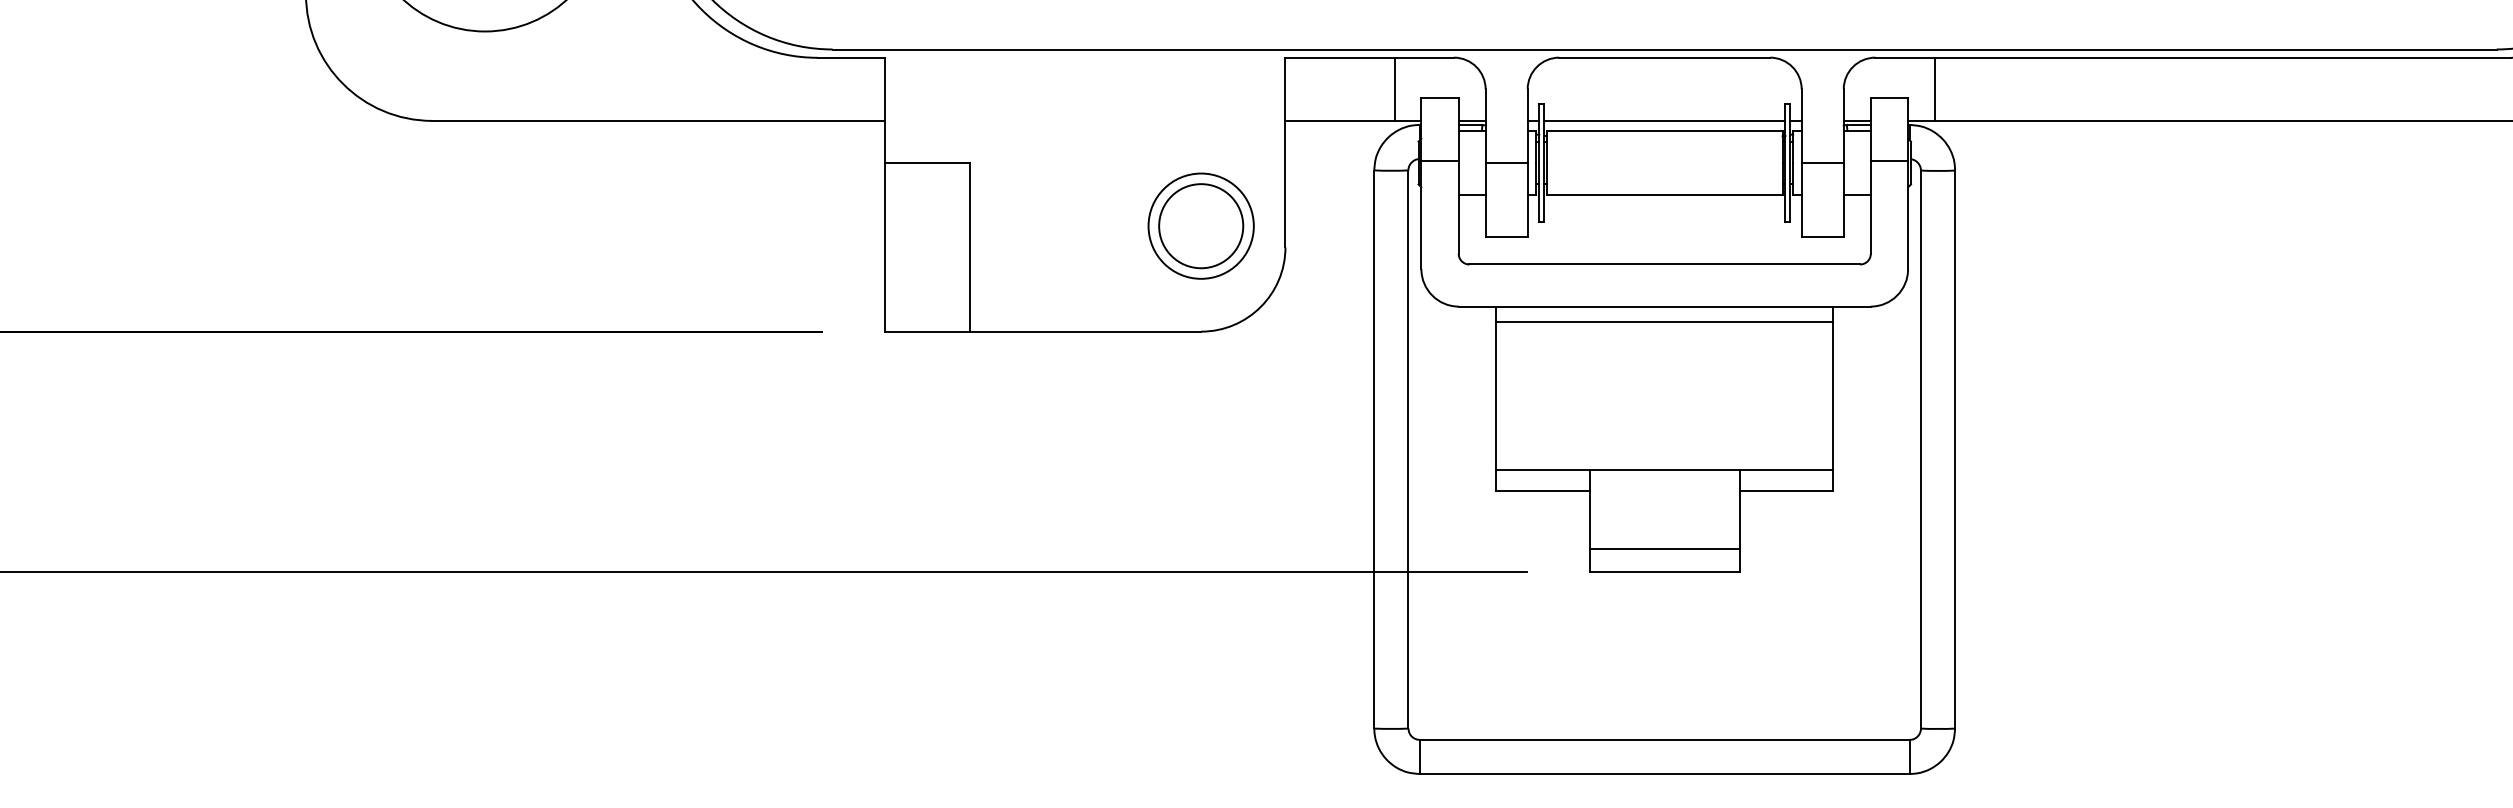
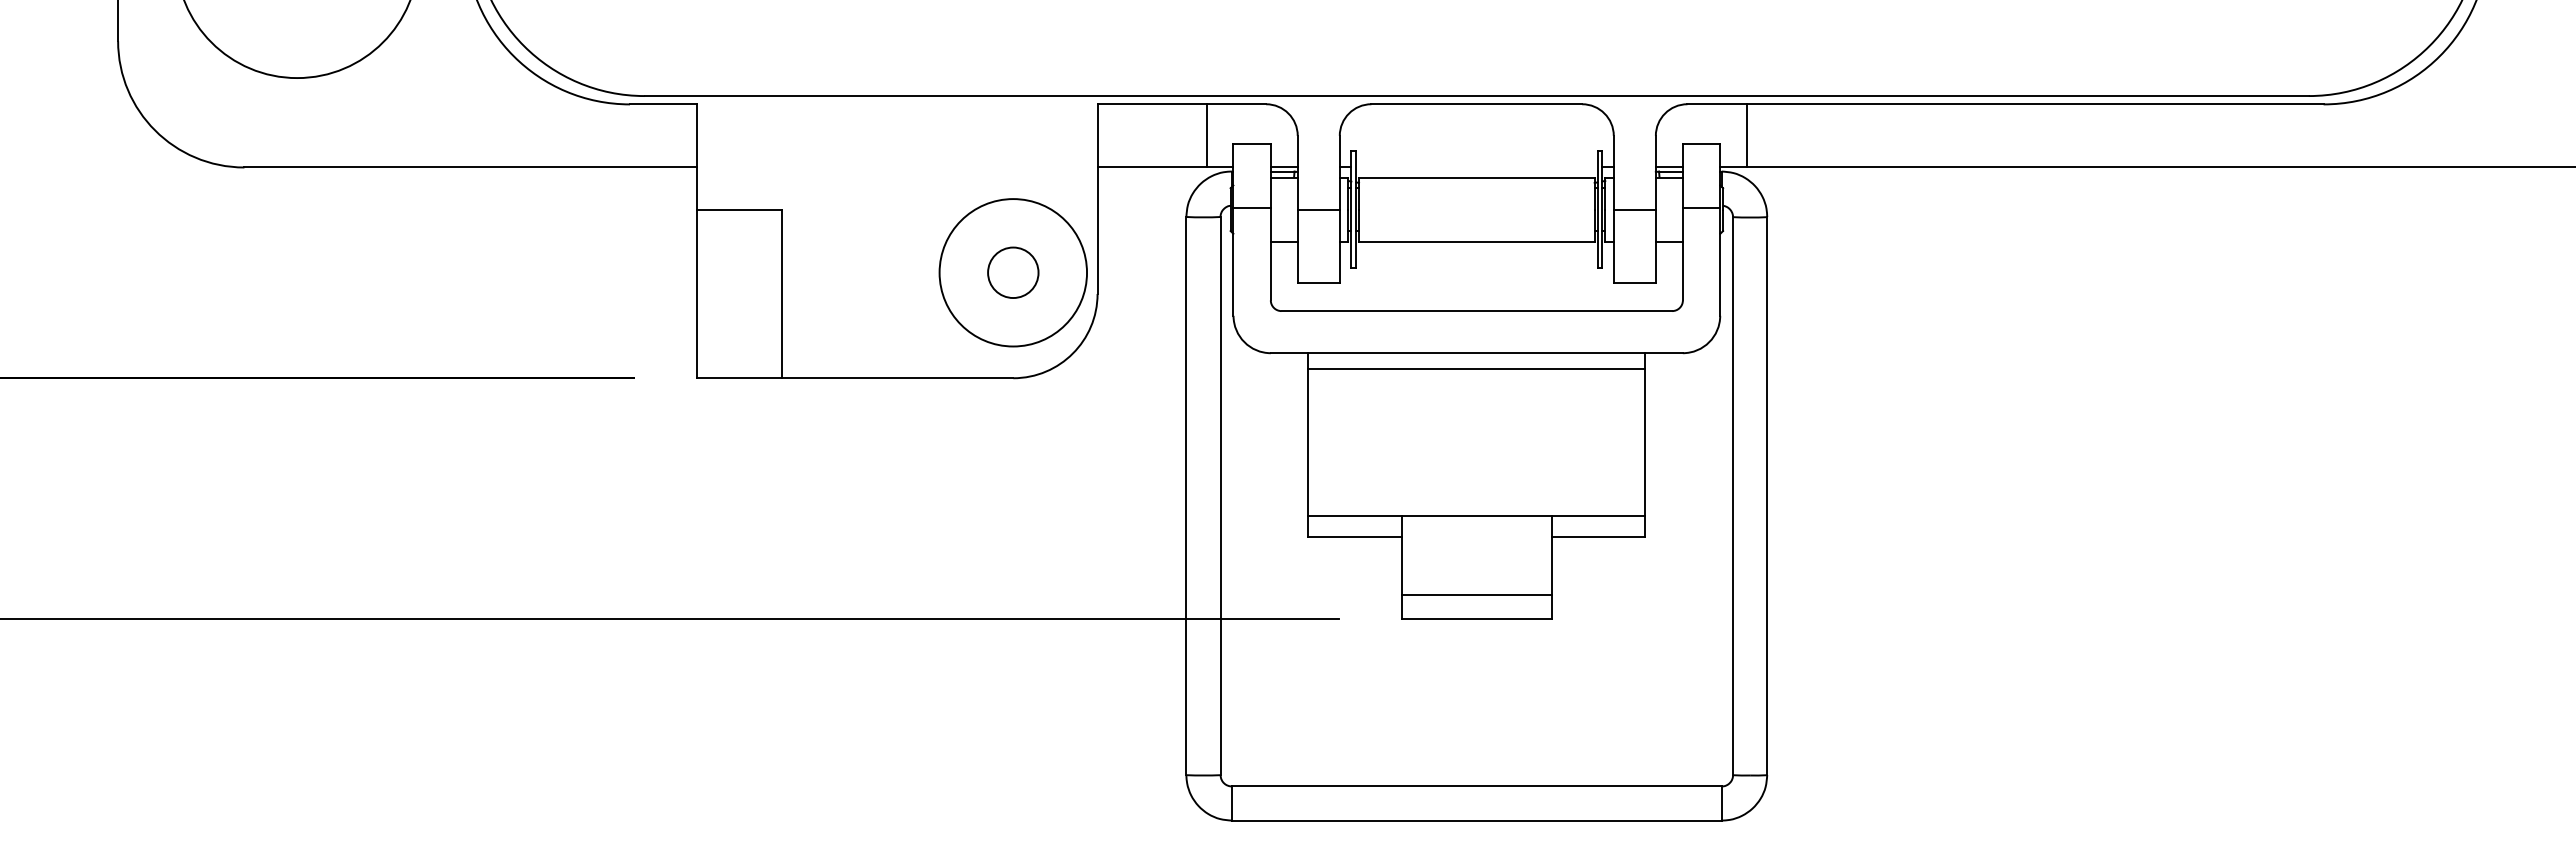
line: (1664, 120) -> (1476, 167), removed
circle: (1200, 225) -> (1012, 272), size x1.4
circle: (1201, 225) -> (1013, 272), size x0.6

